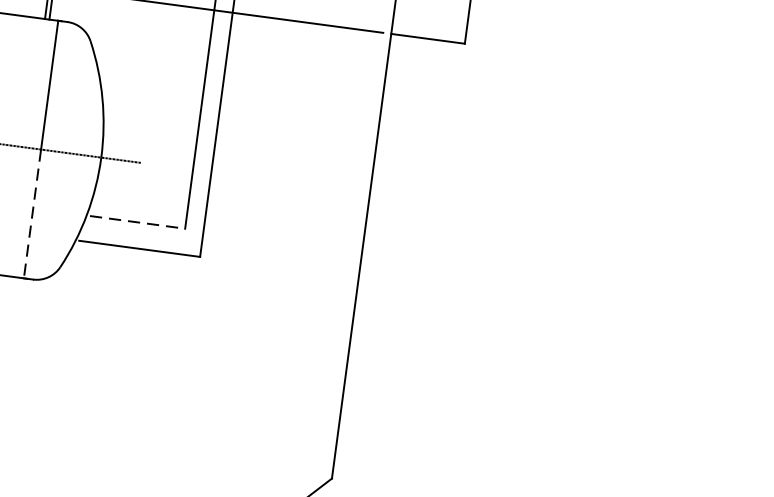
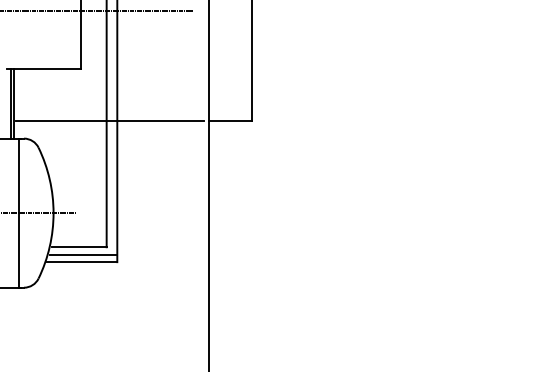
line: (32, 214) -> (18, 250), dashed -> solid
line: (138, 222) -> (79, 247), dashed -> solid
line: (143, 235) -> (83, 254), added

